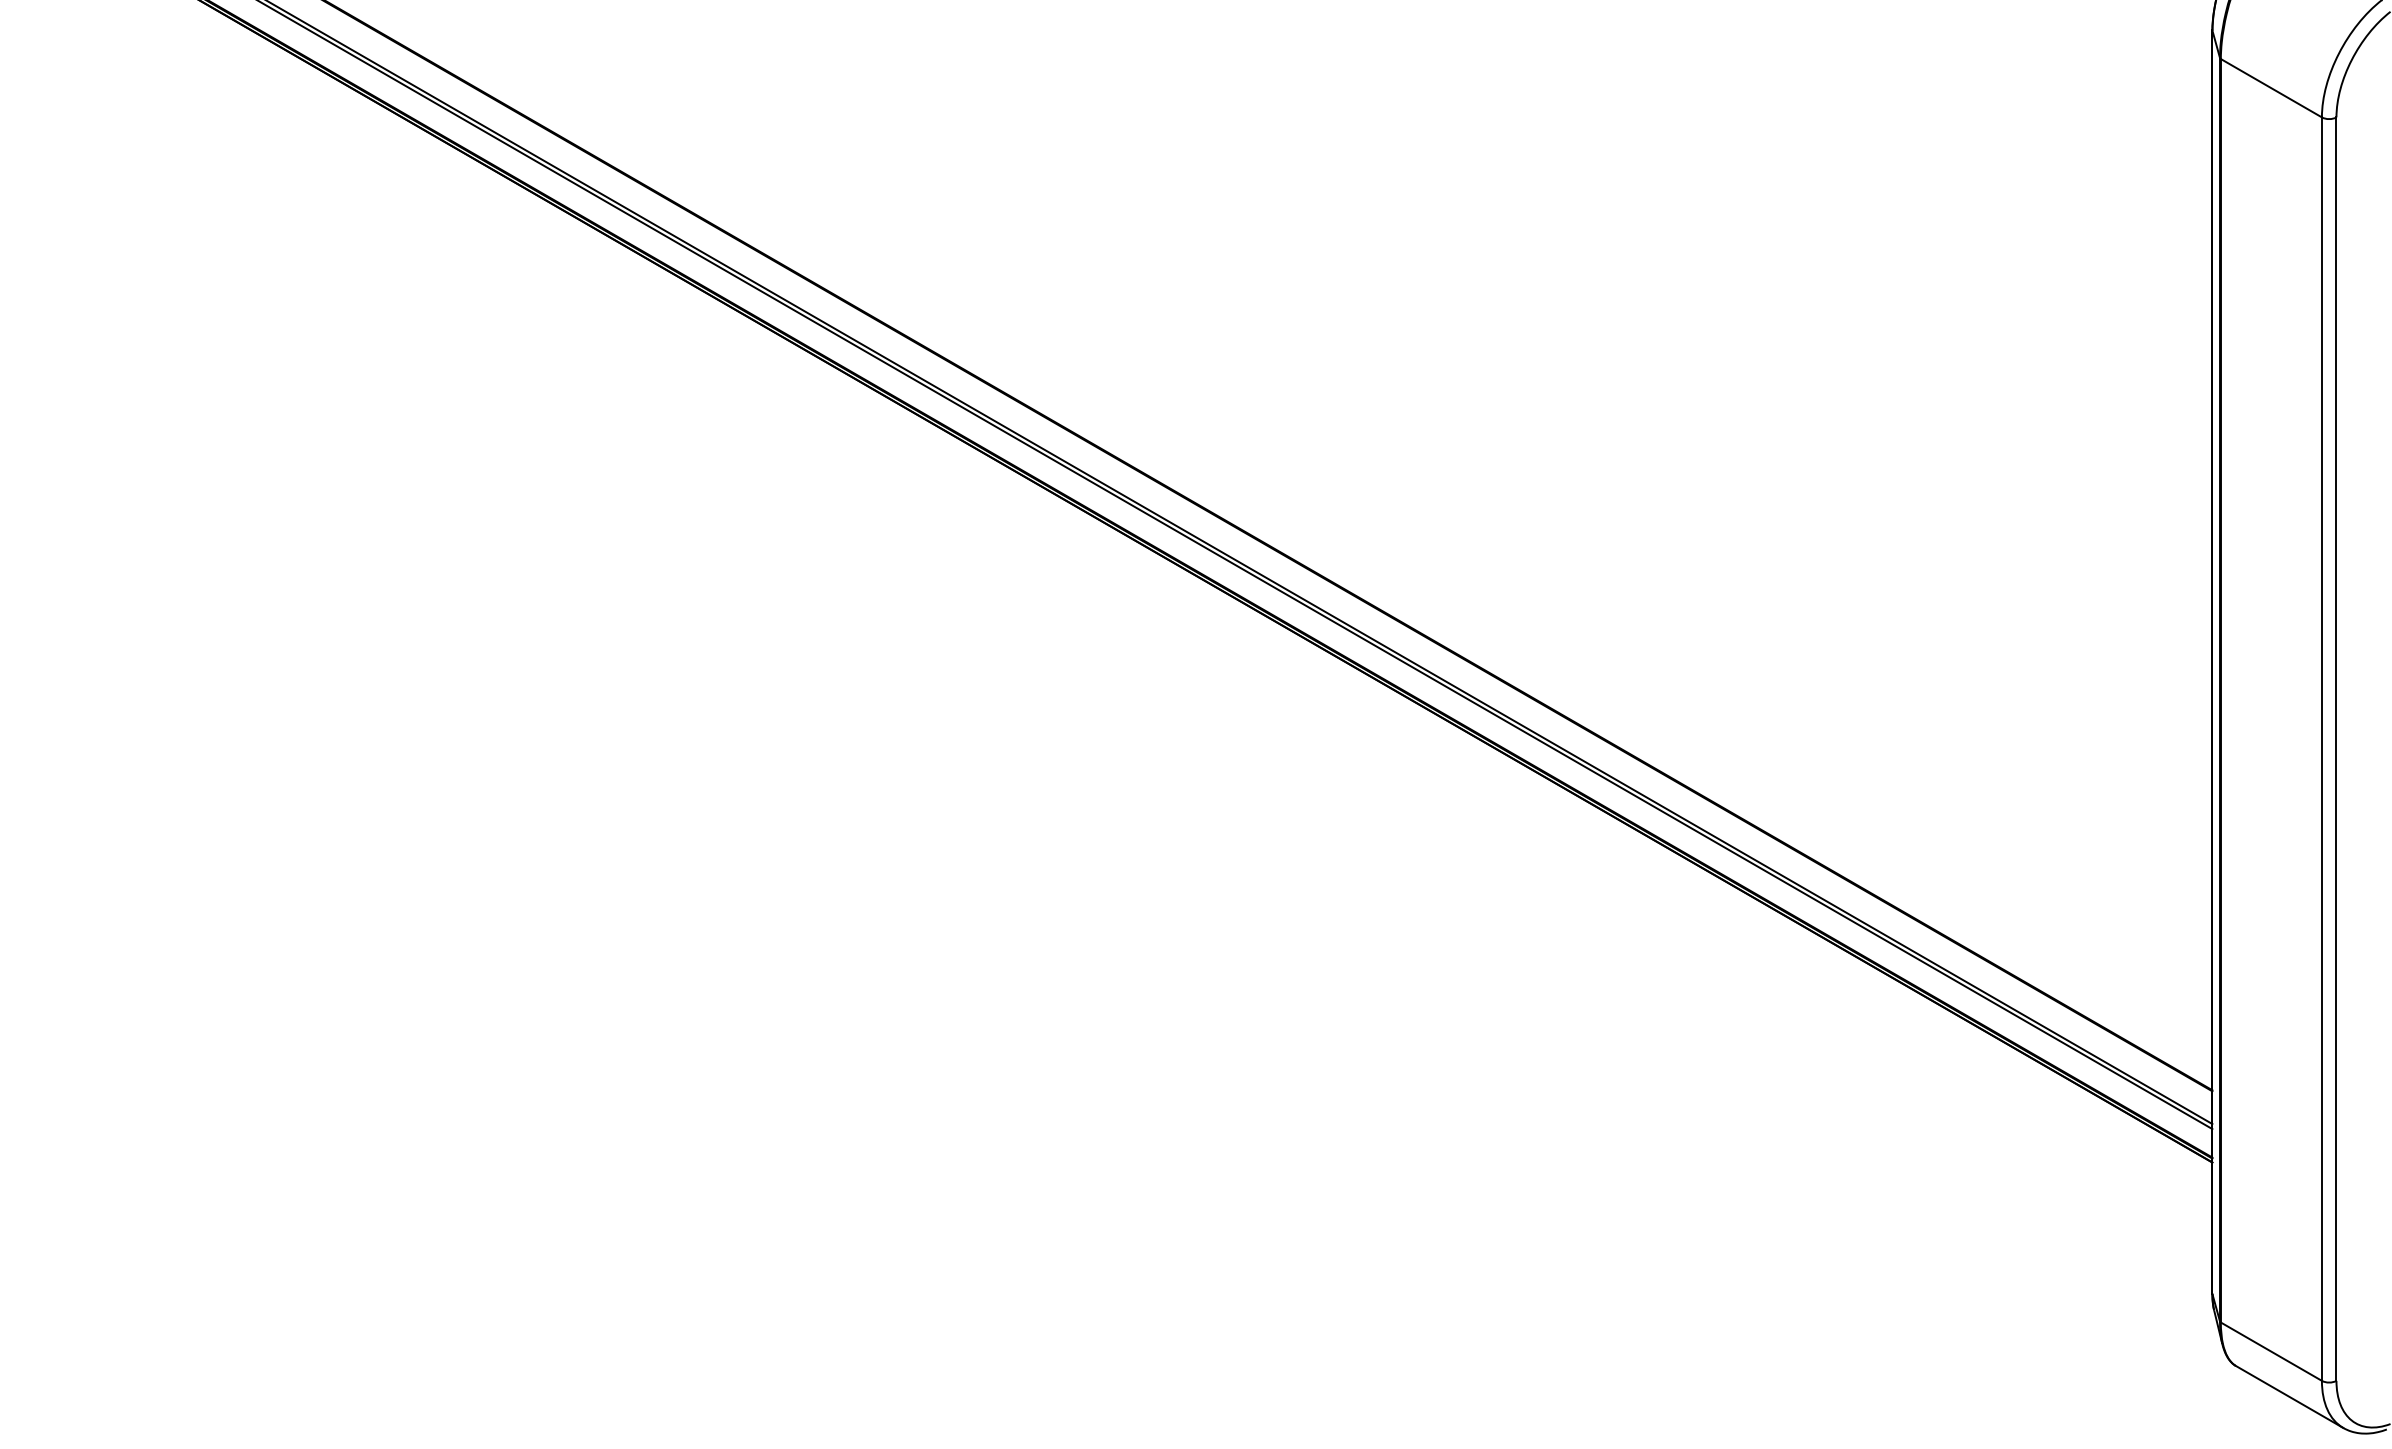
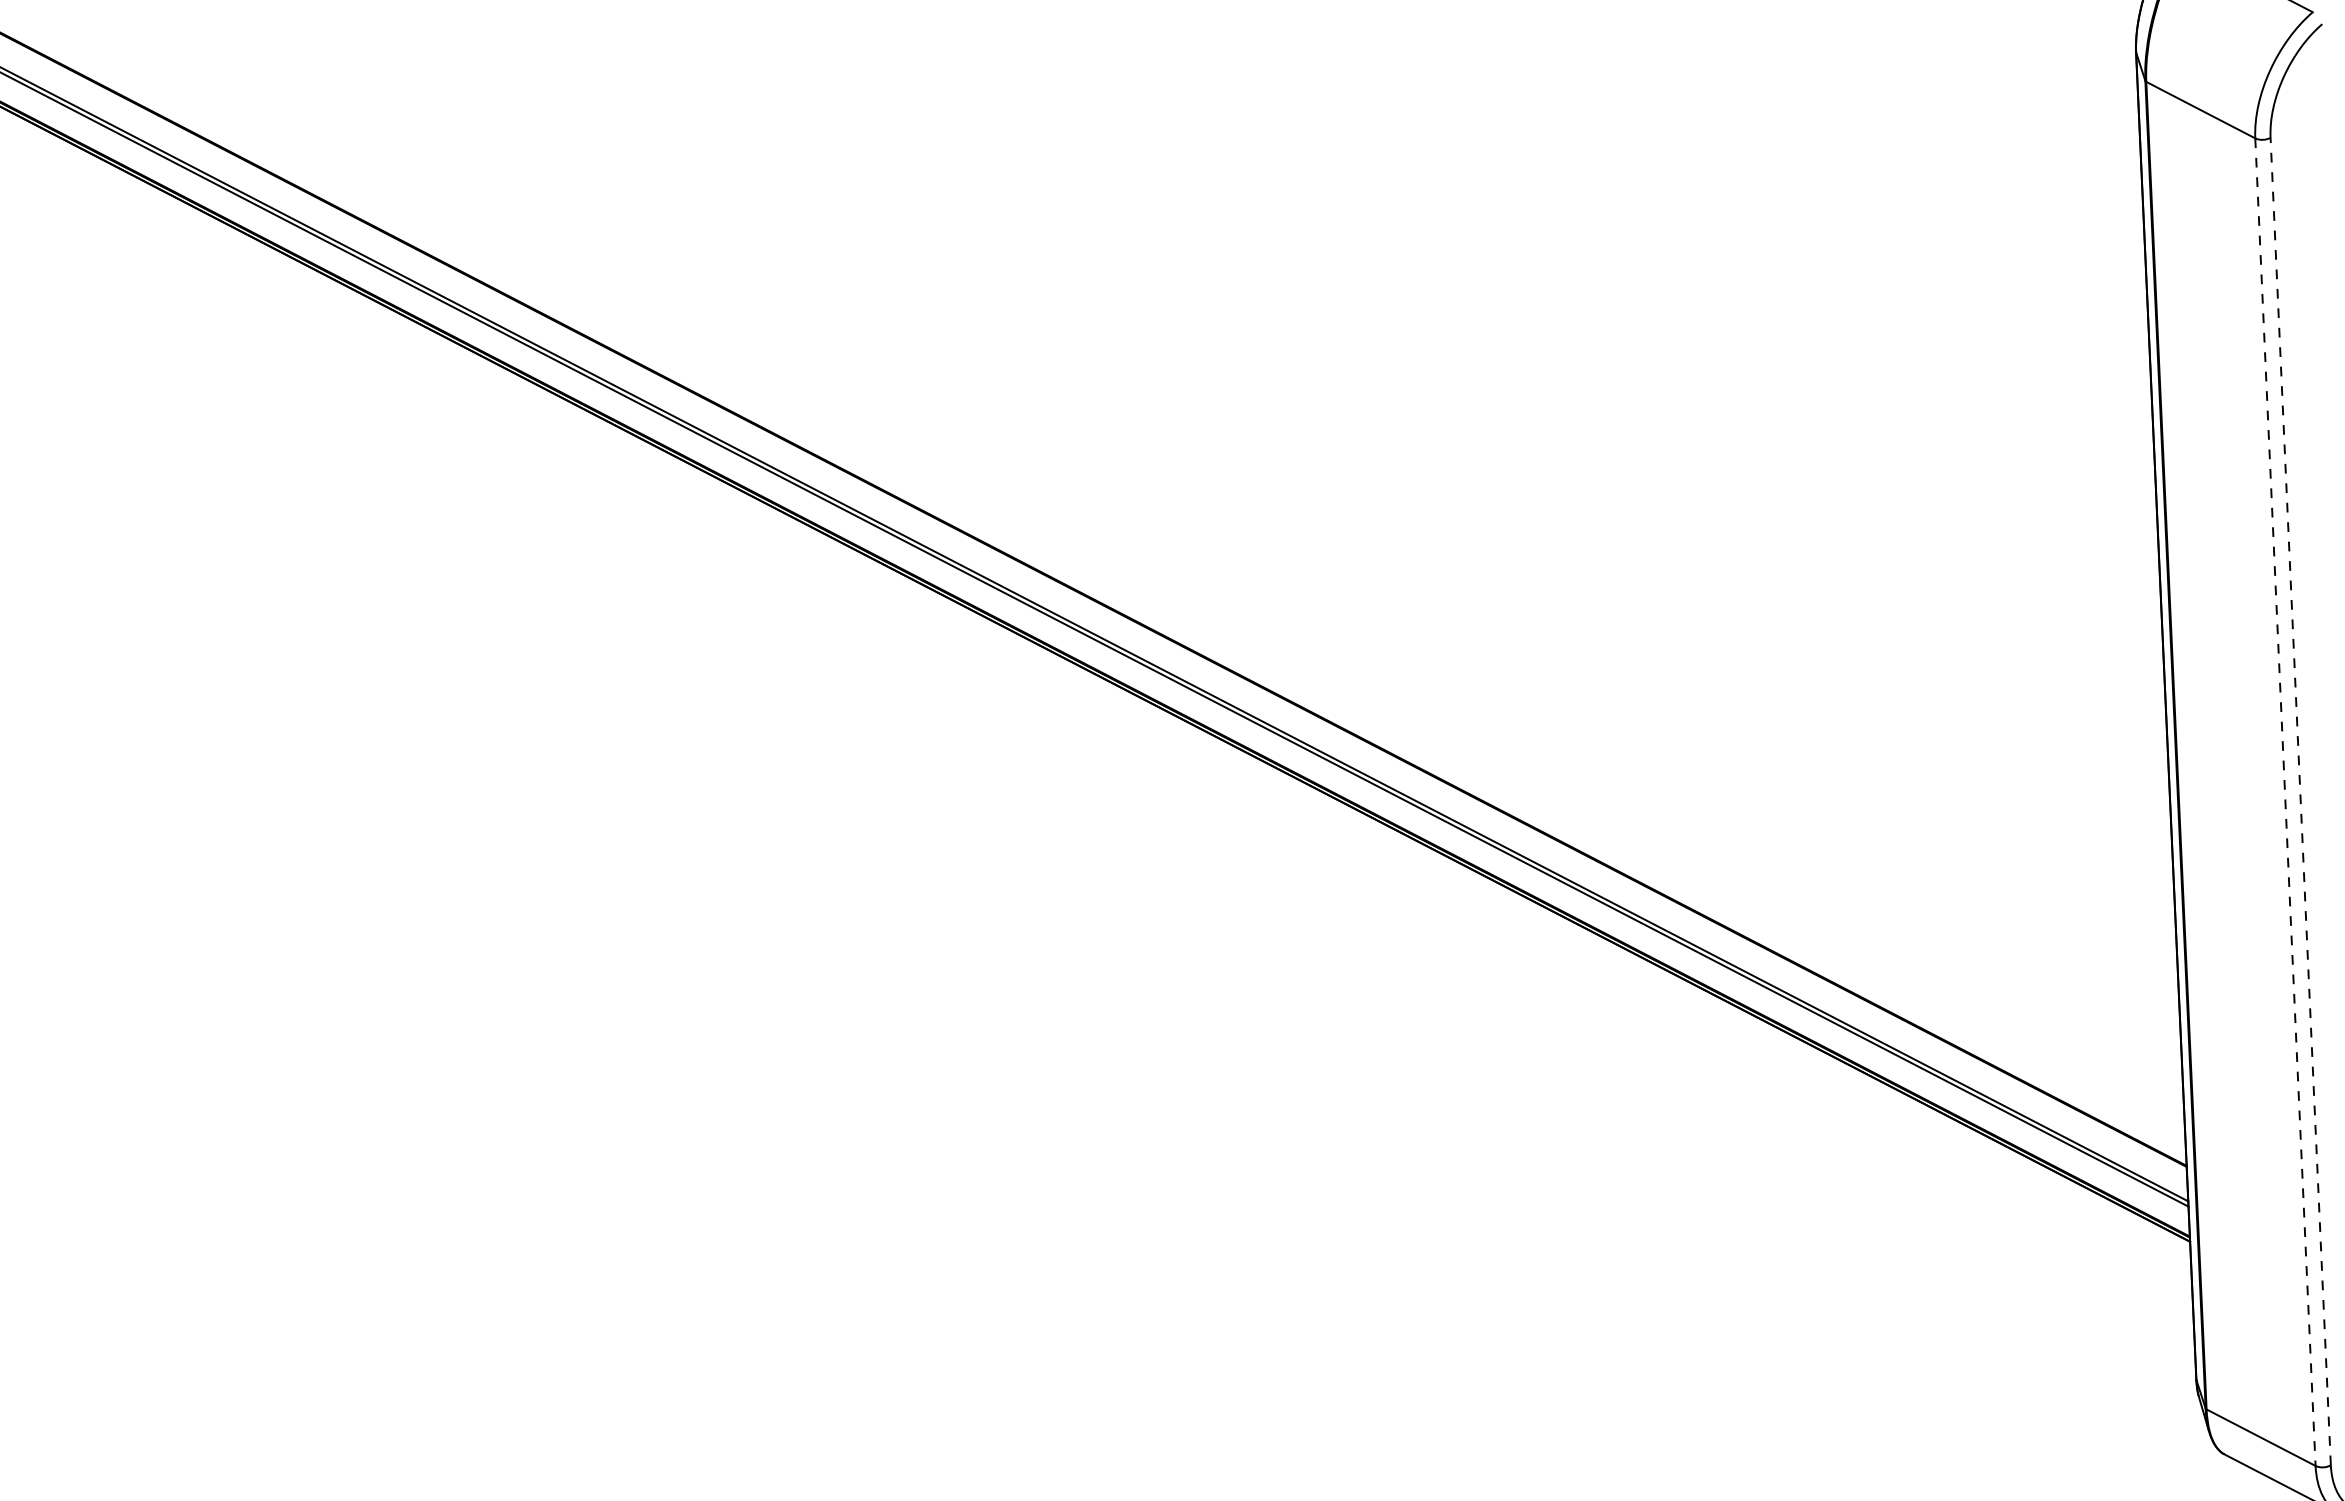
line: (2321, 749) -> (2285, 802), solid -> dashed
line: (2336, 749) -> (2300, 801), solid -> dashed

